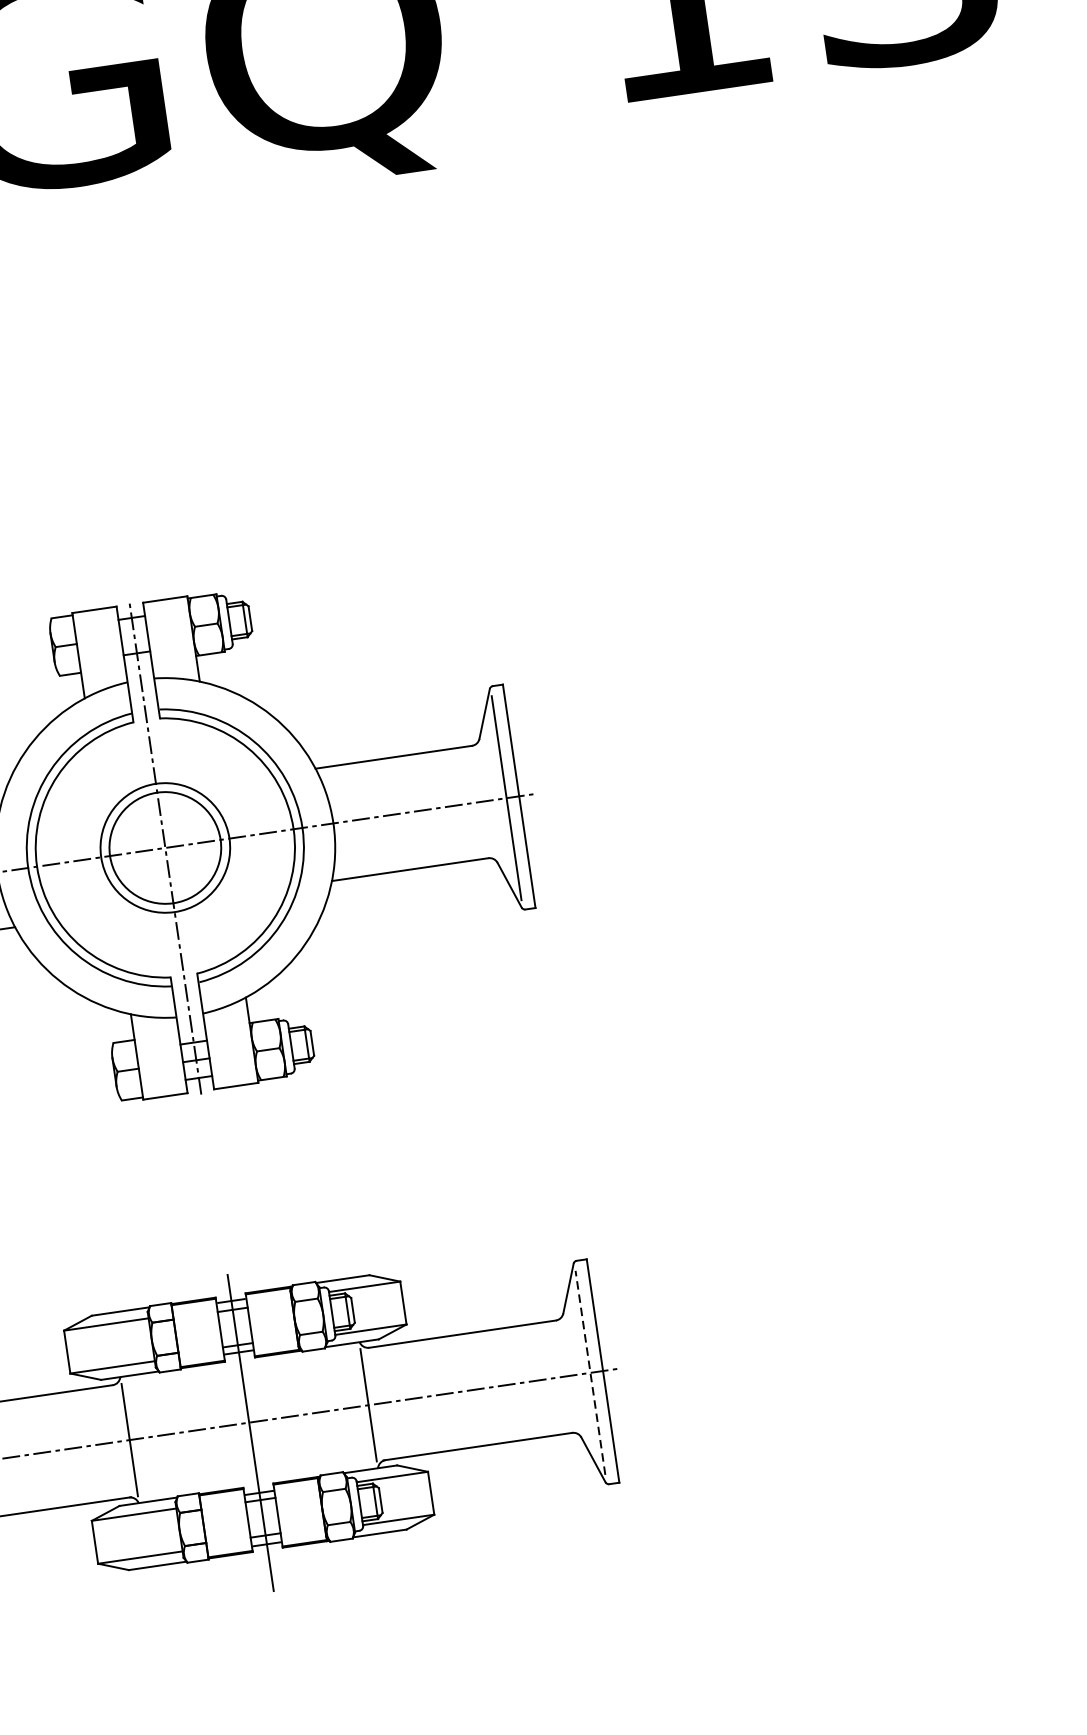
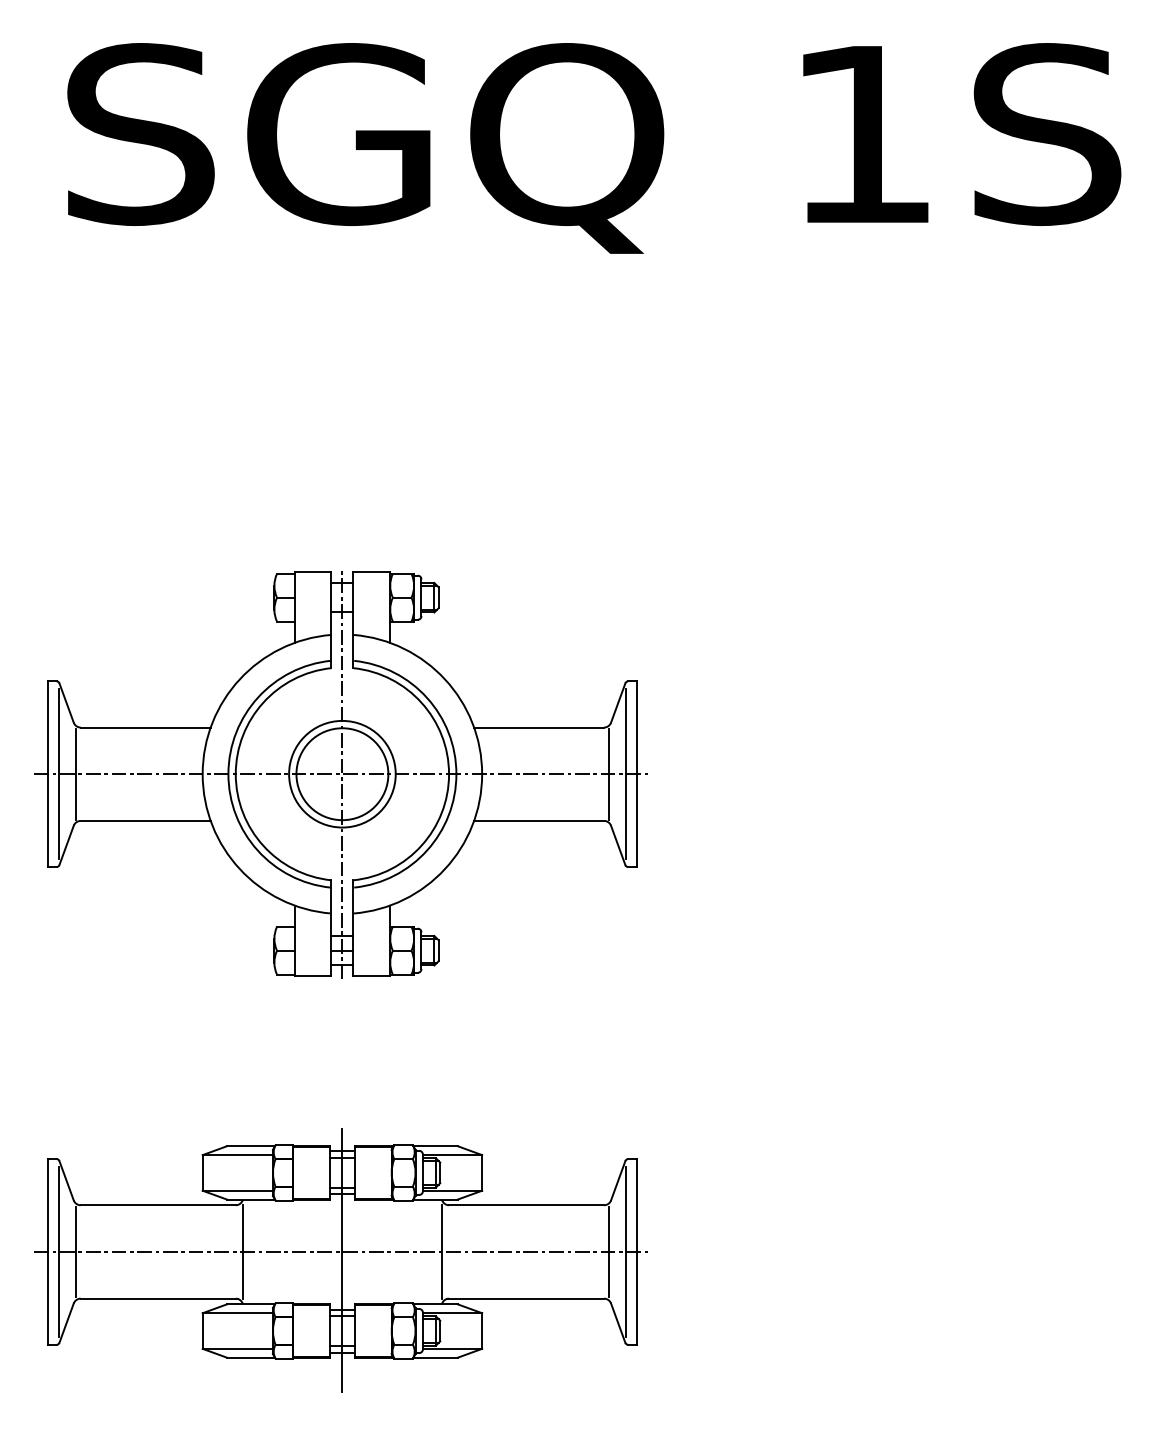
line: (486, 800) -> (609, 773), added
line: (590, 1372) -> (626, 1251), dashed -> solid
line: (570, 1375) -> (609, 1251), added

